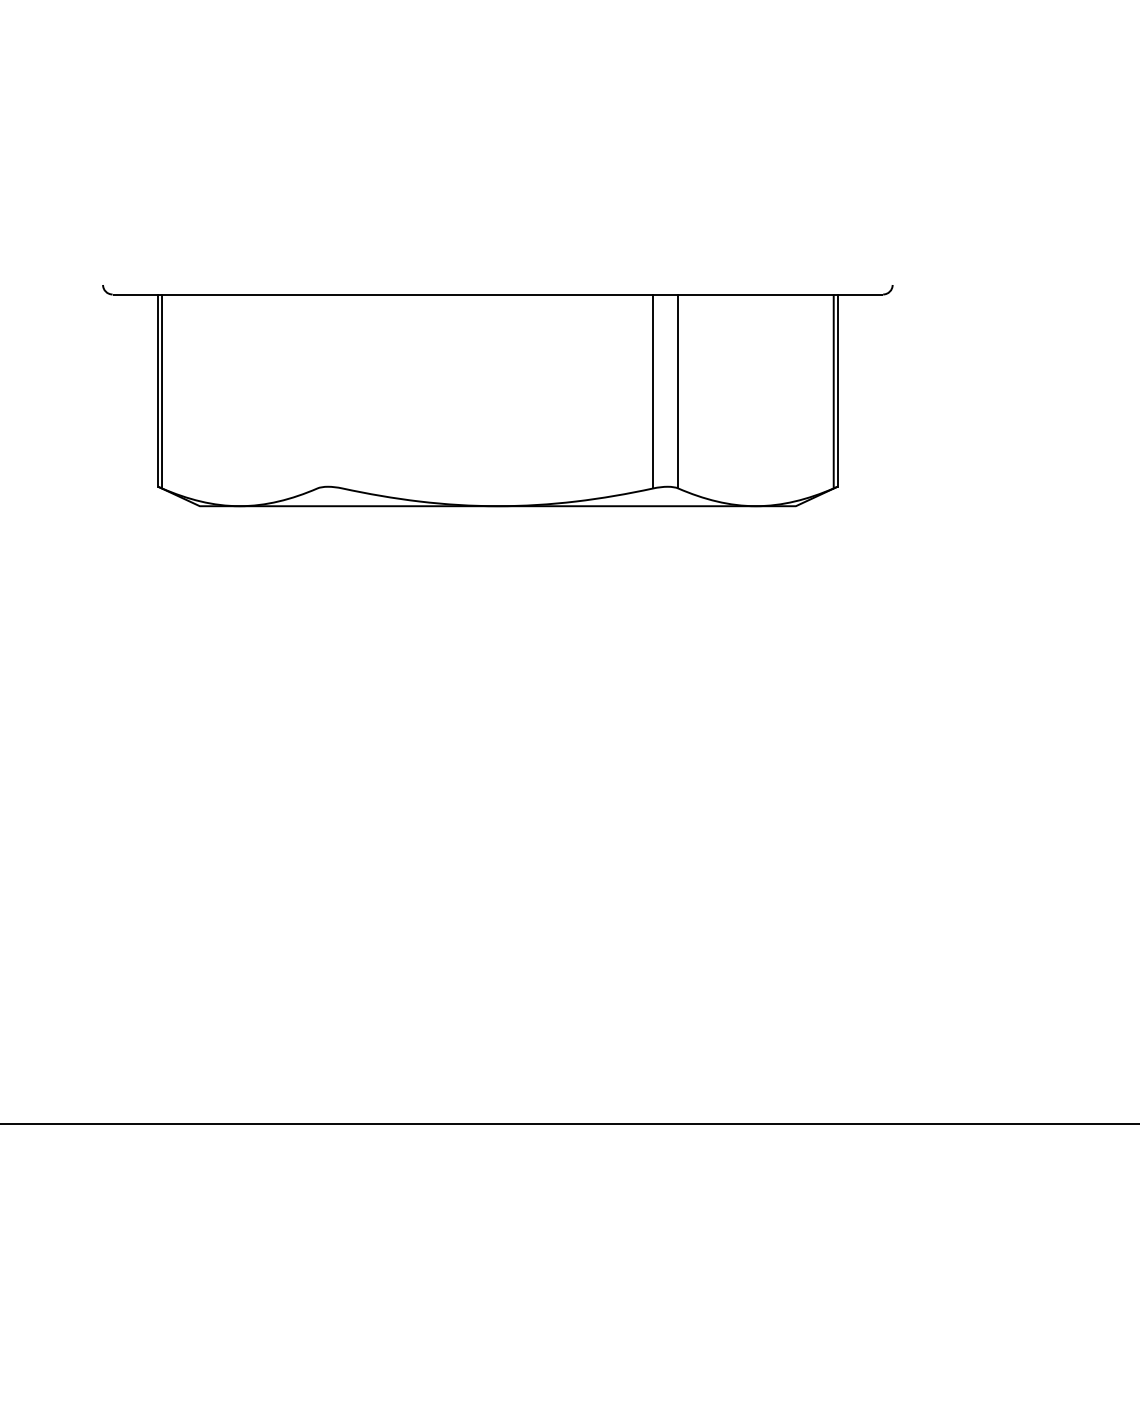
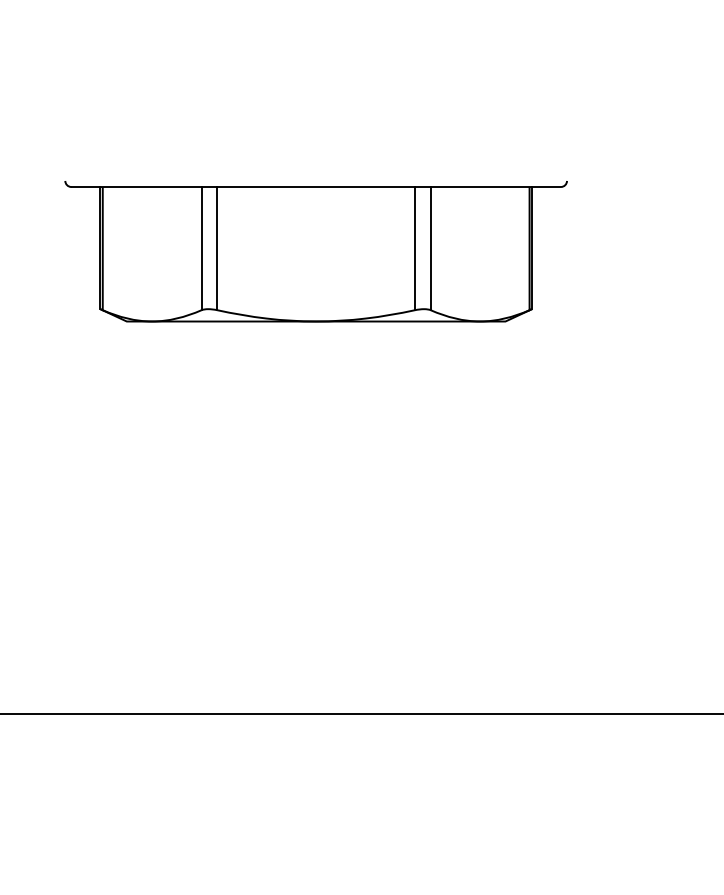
line: (317, 391) -> (201, 248), added
line: (342, 391) -> (217, 248), added

